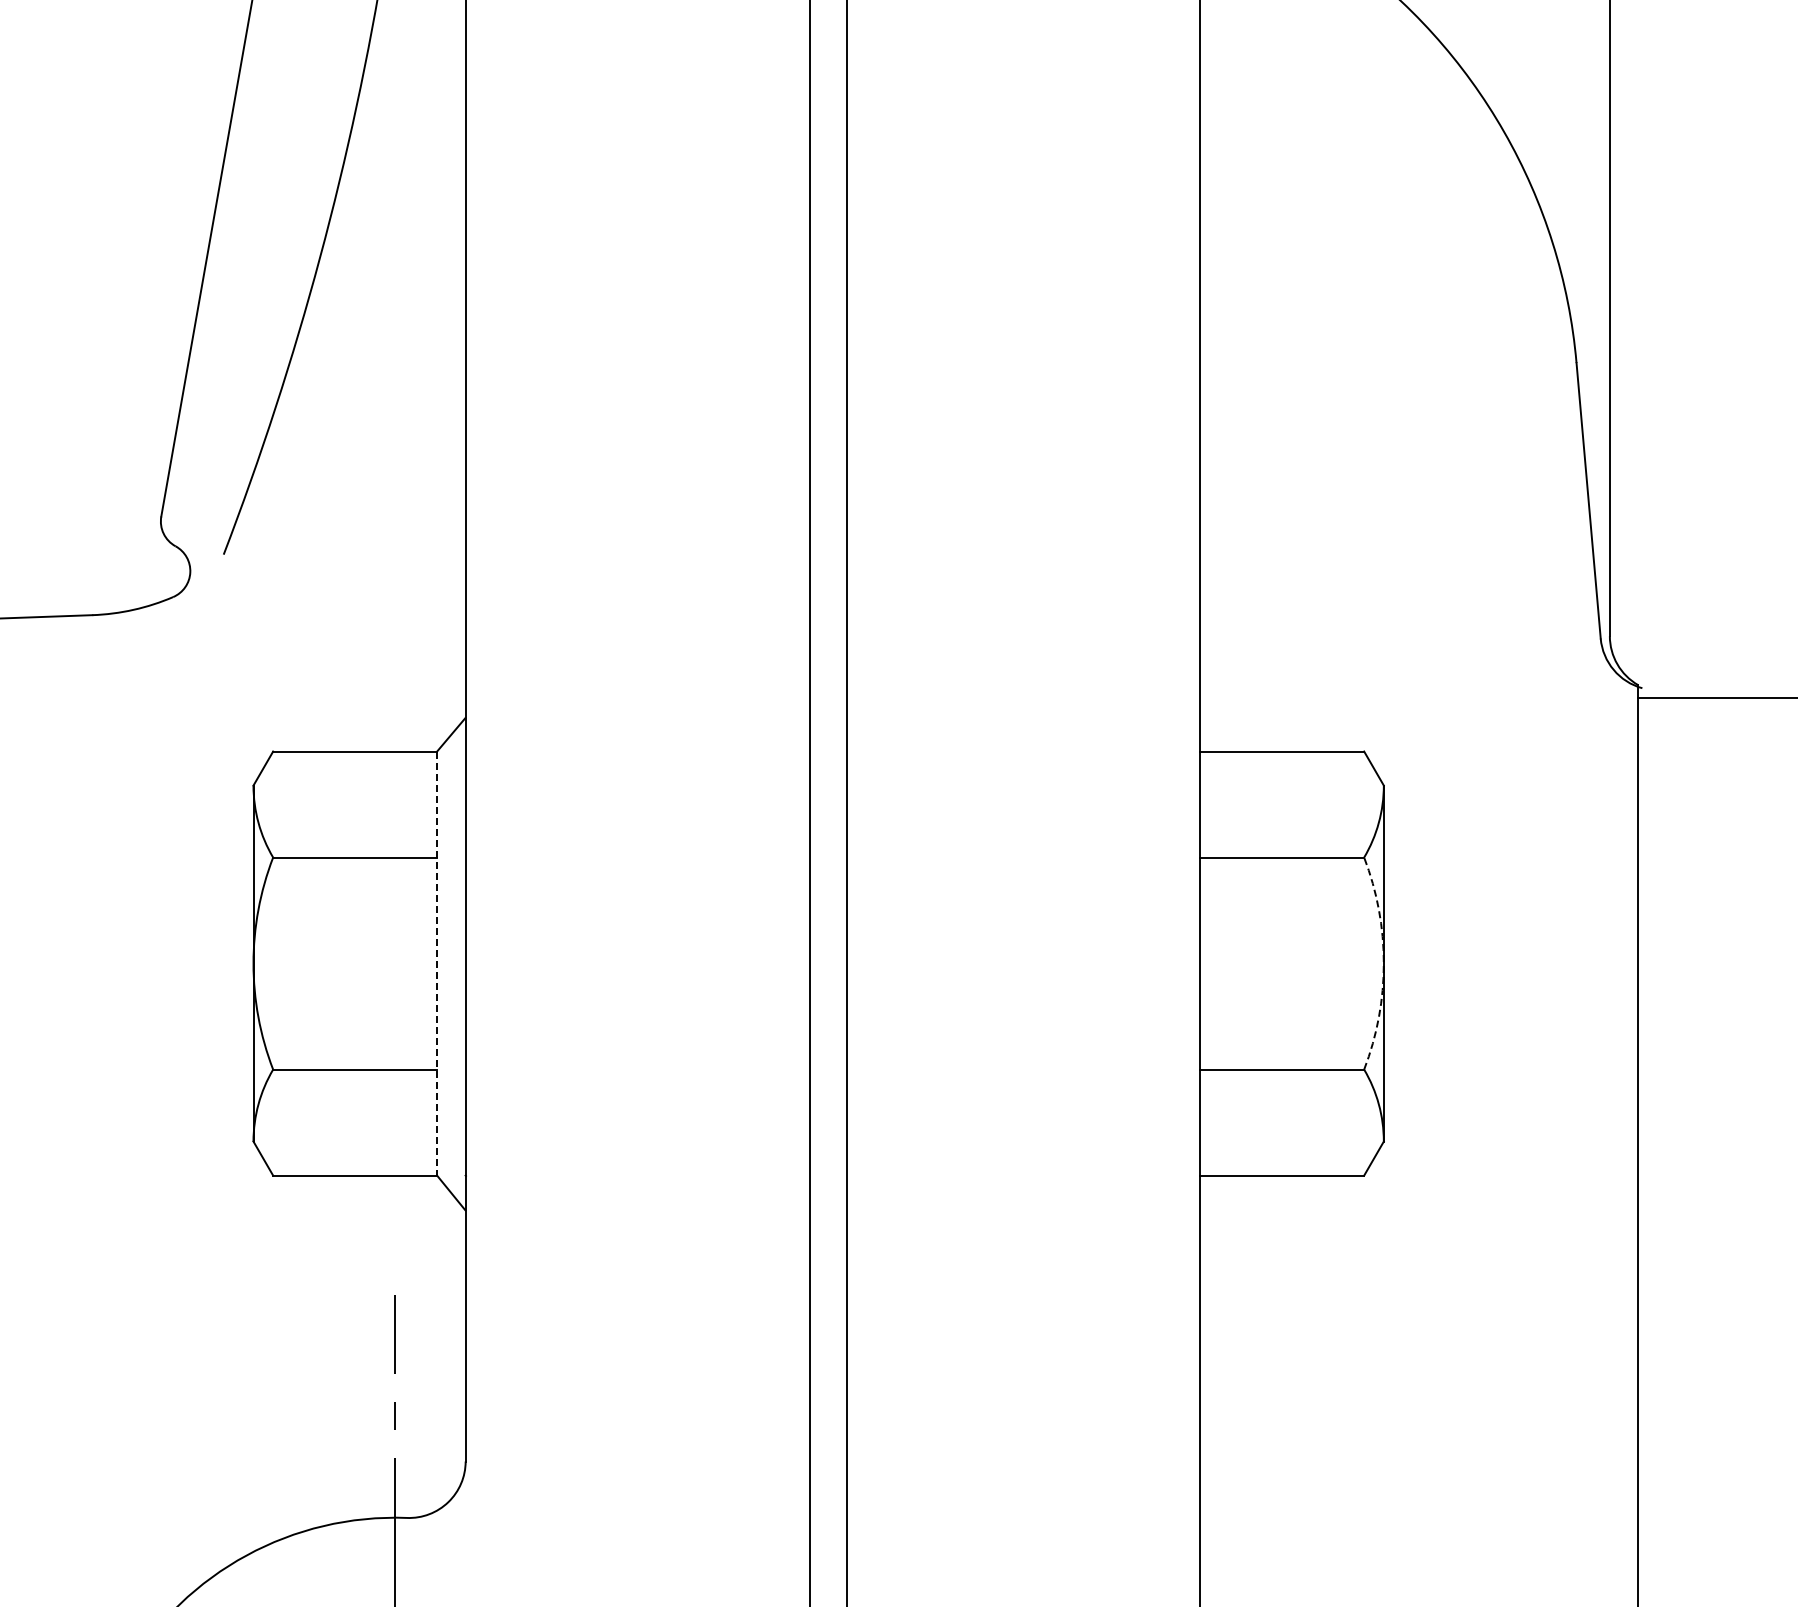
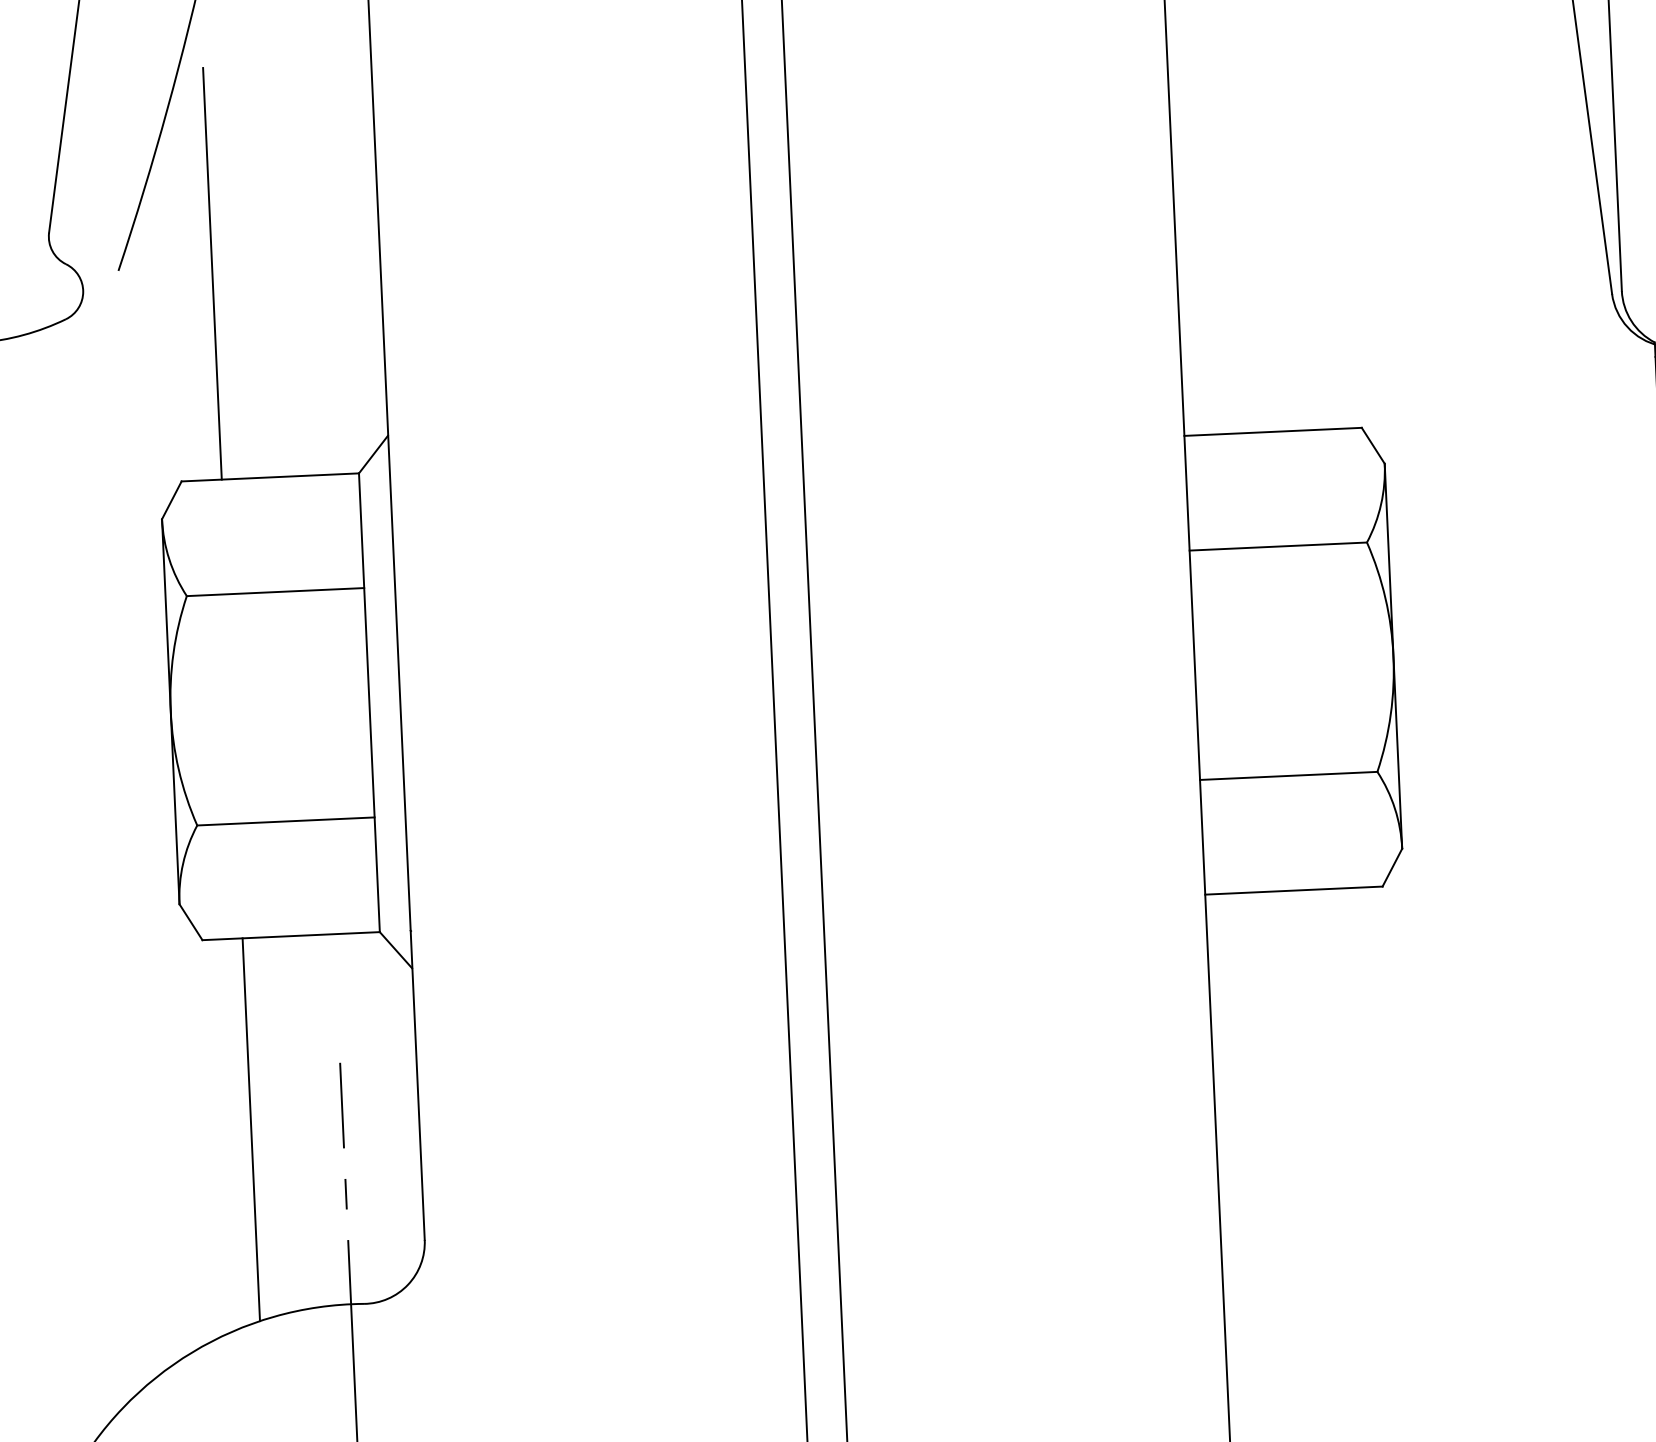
line: (310, 561) -> (212, 274), added
arc: (1383, 963) -> (1393, 656), dashed -> solid
line: (437, 964) -> (369, 703), dashed -> solid
line: (310, 1352) -> (251, 1129), added

